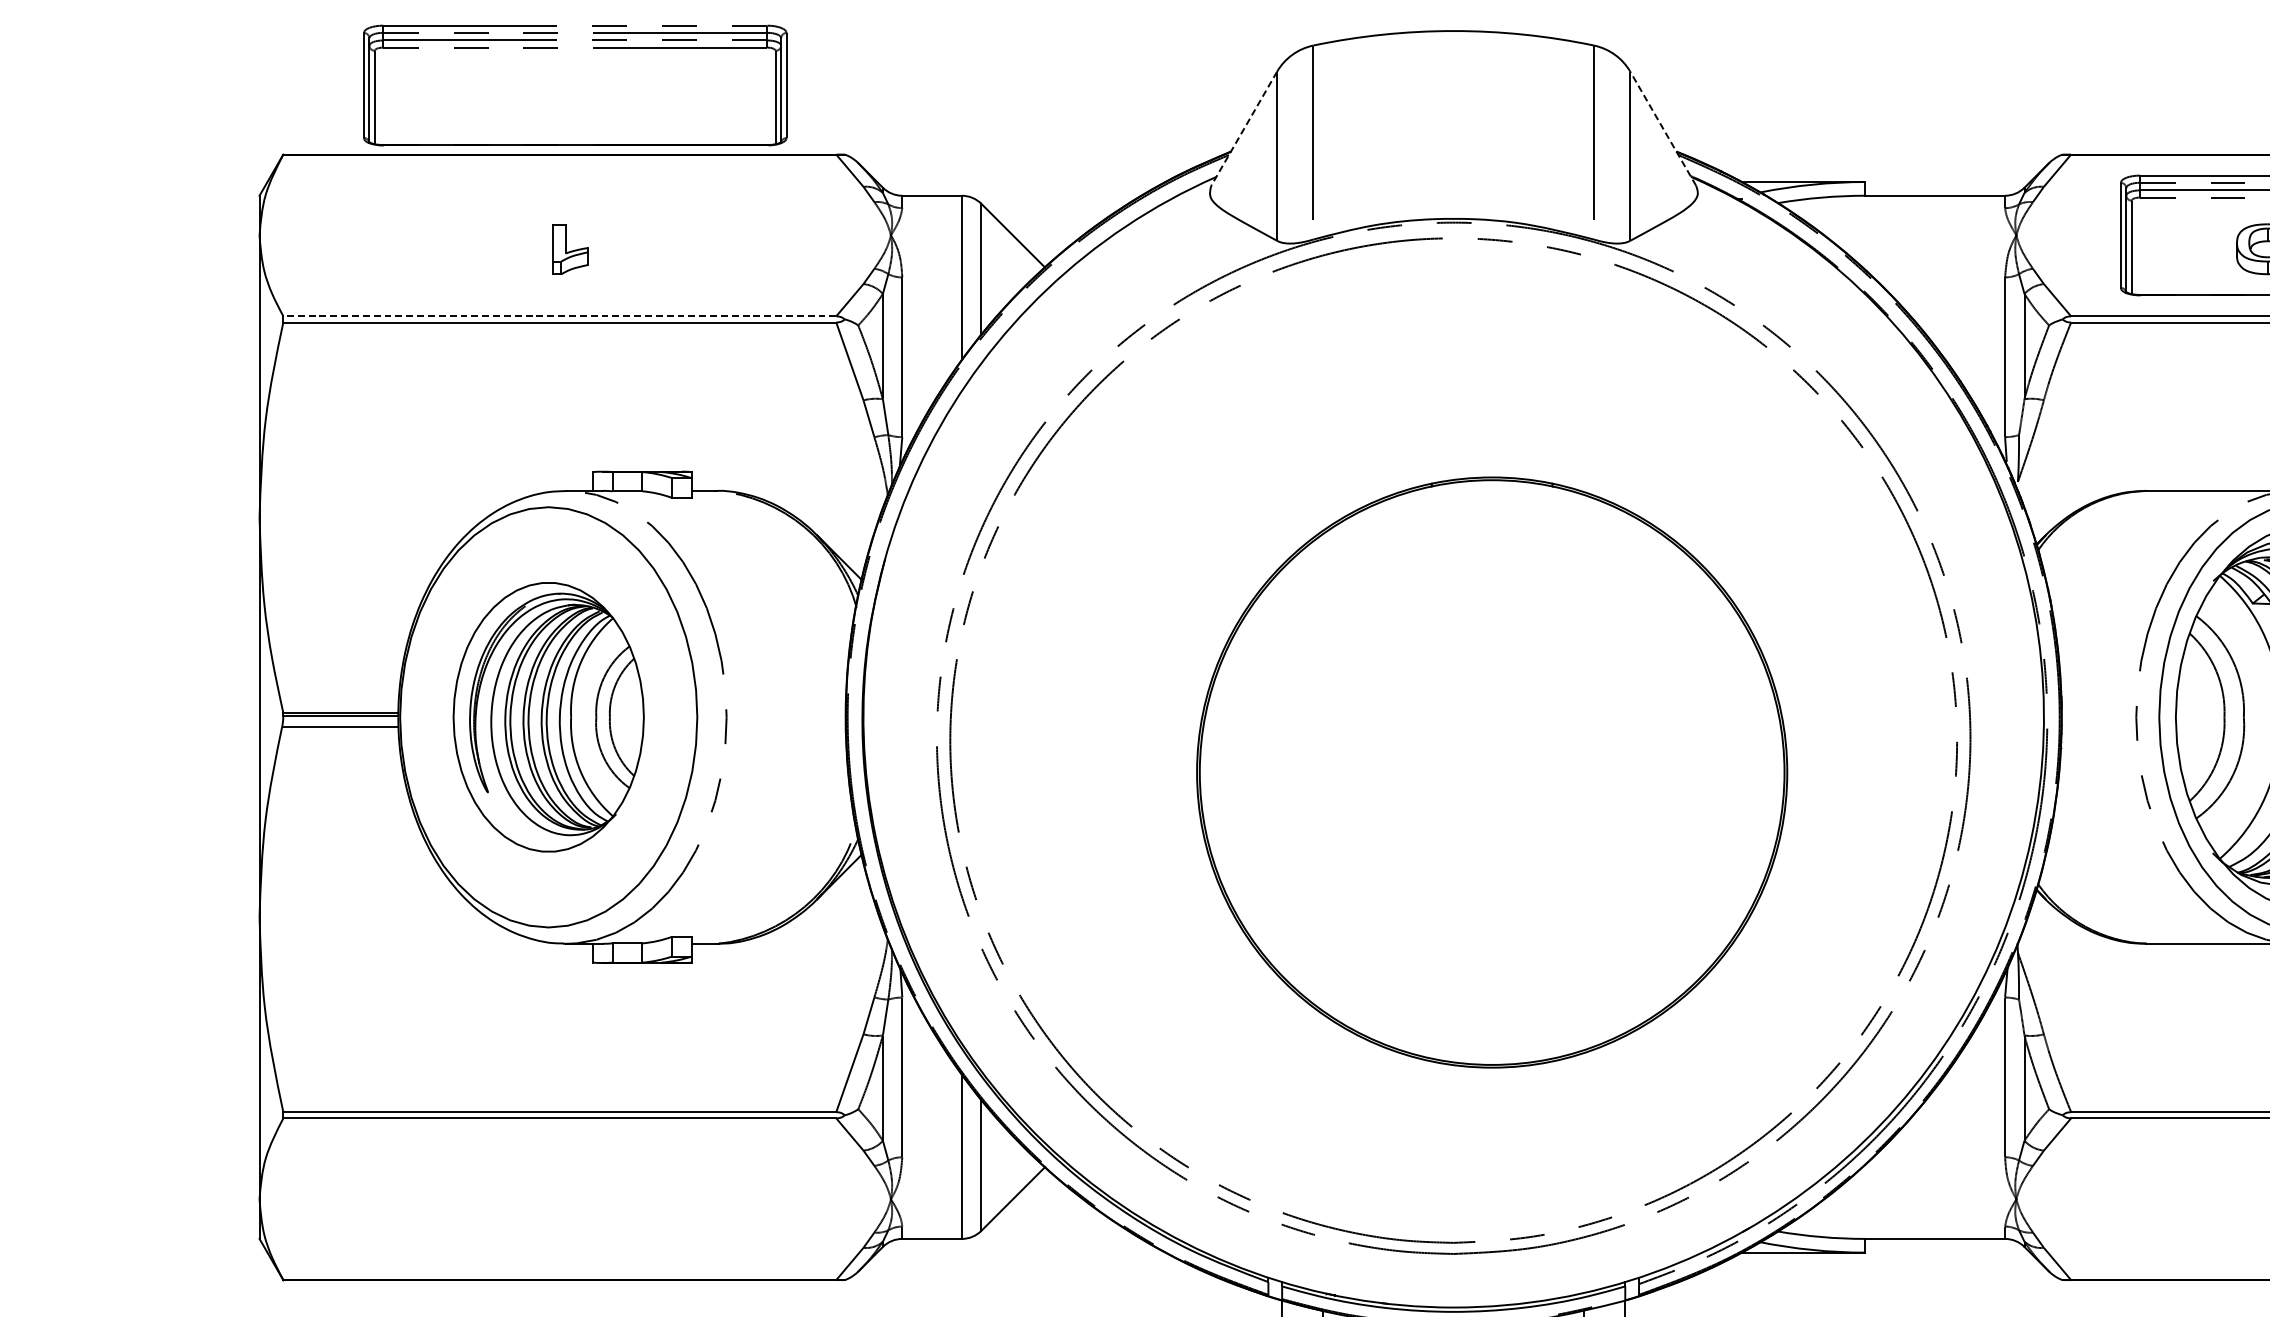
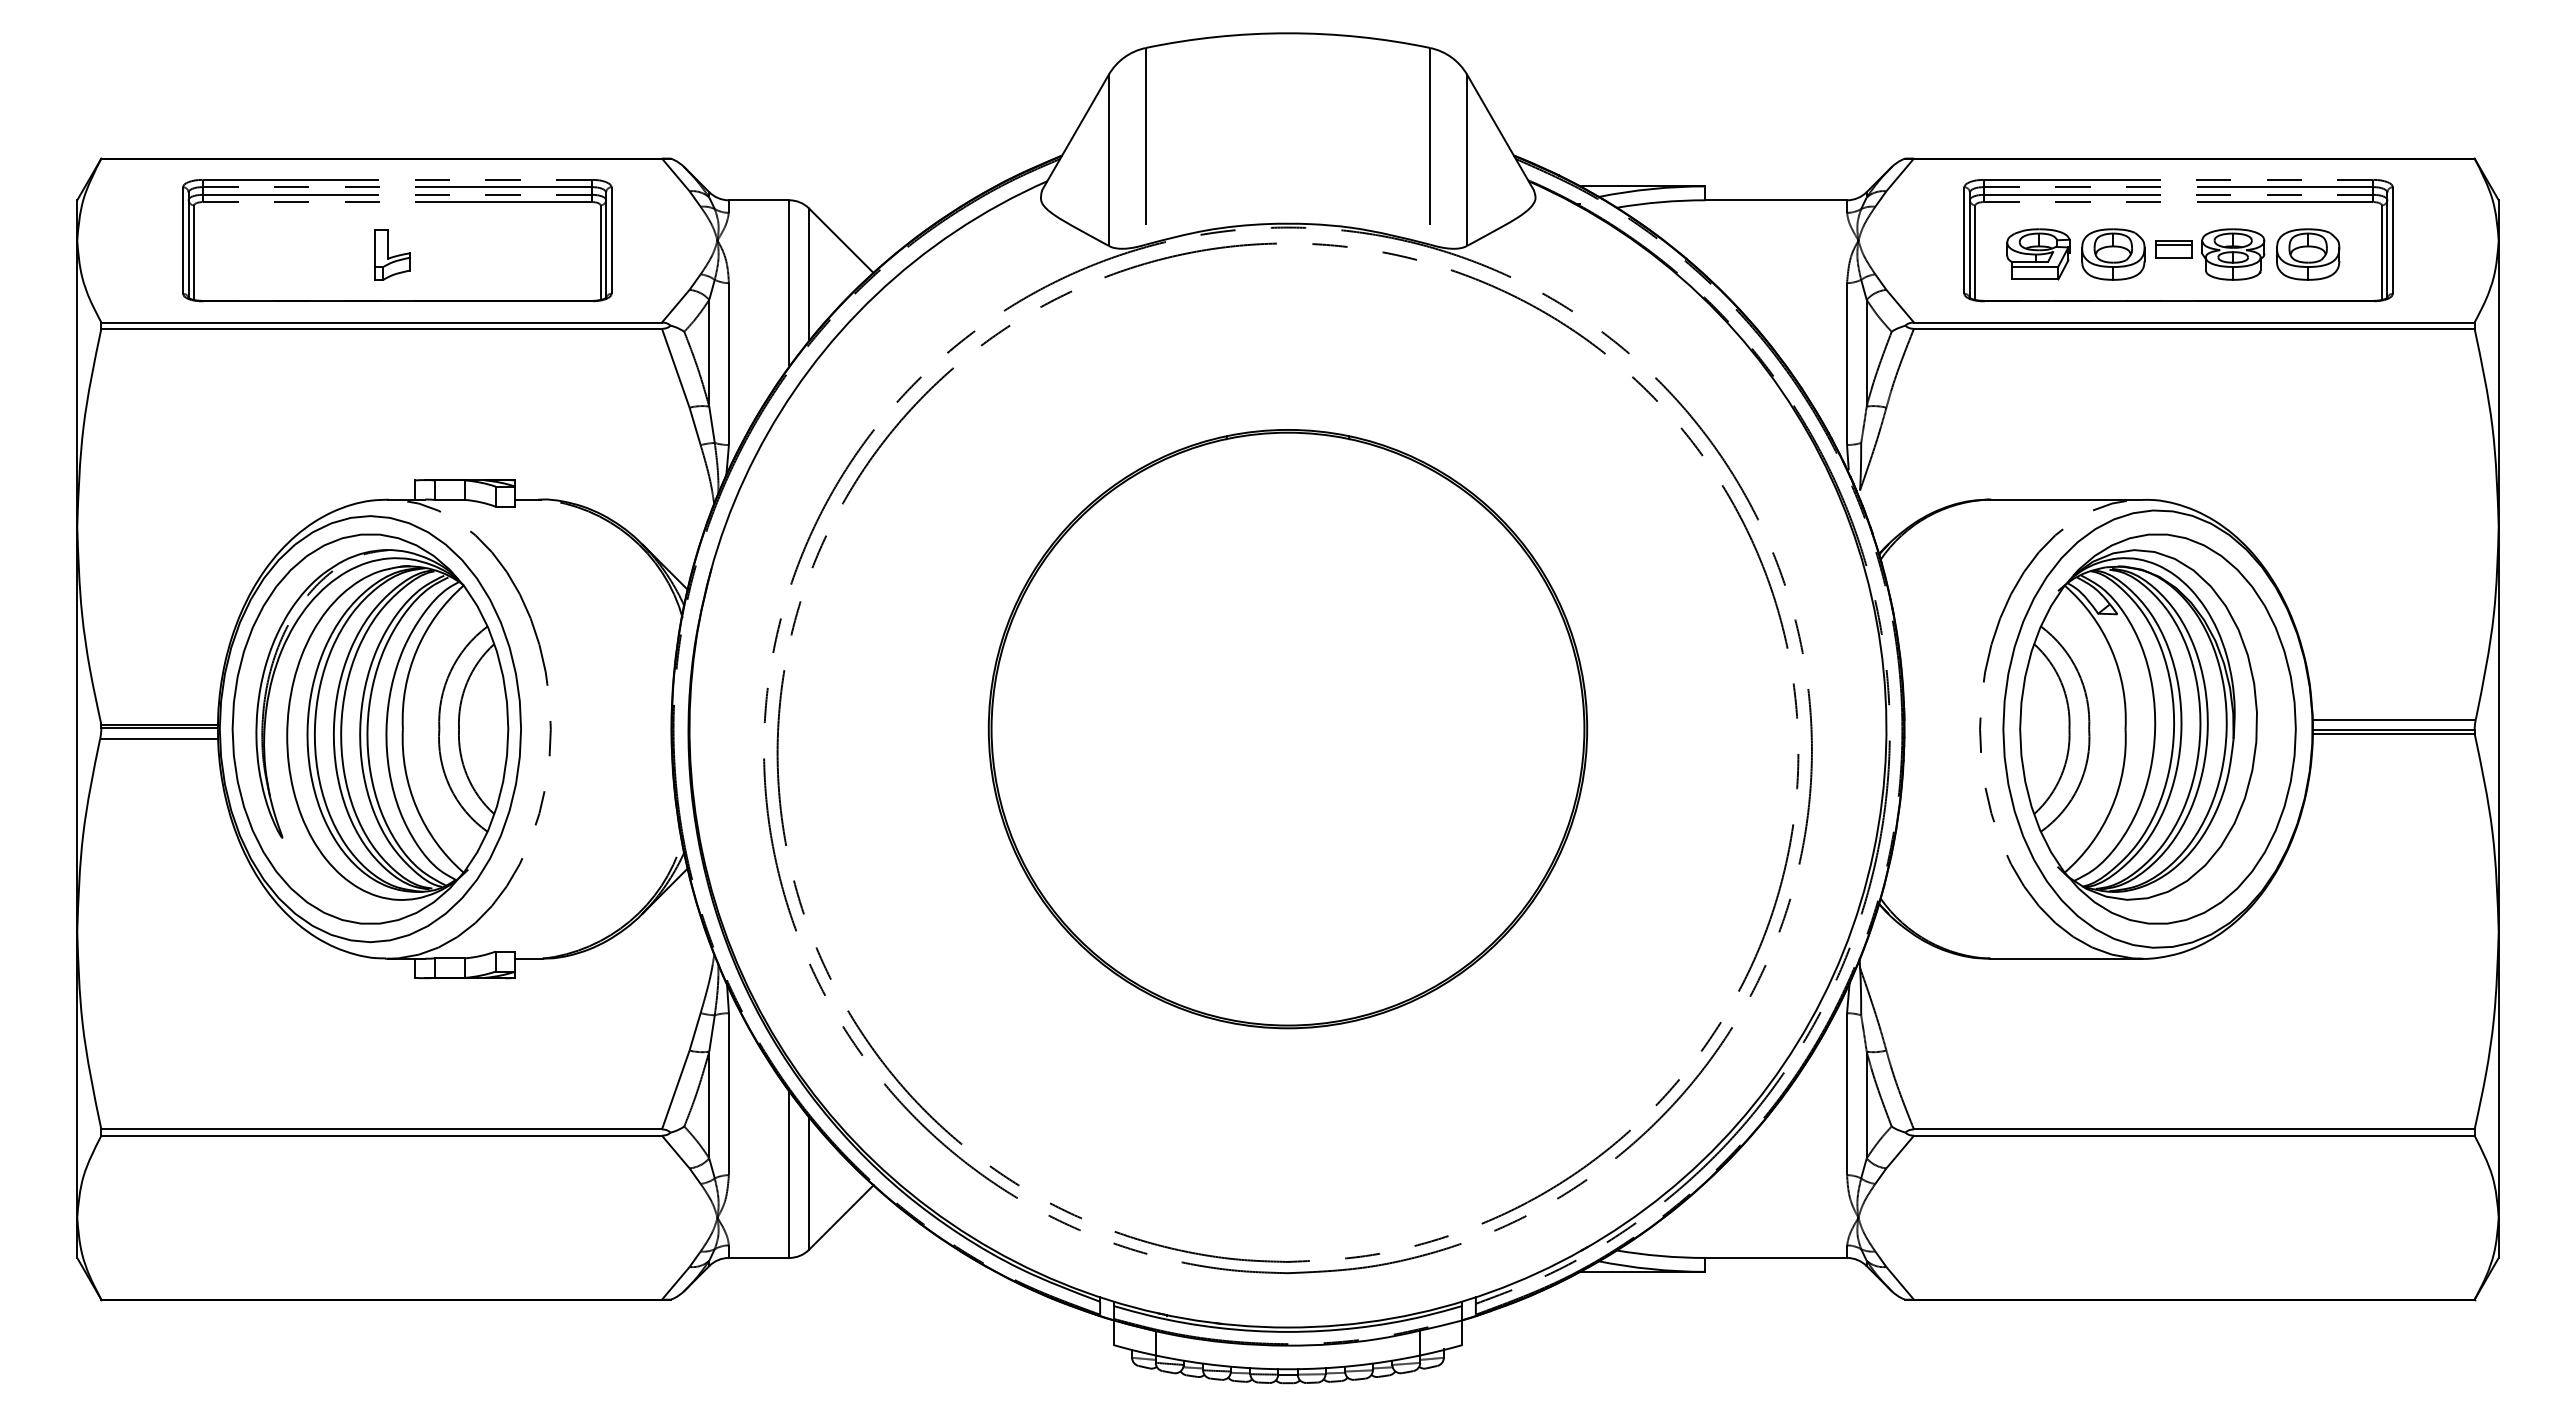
part: (557, 48) -> (379, 202), moved
line: (1244, 128) -> (1075, 132), dashed -> solid
line: (1663, 128) -> (1500, 132), dashed -> solid
part: (2193, 249) -> (2038, 254), added
line: (559, 316) -> (381, 322), dashed -> solid
part: (548, 716) -> (370, 728), size x1.43
part: (1491, 772) -> (1287, 729), moved

